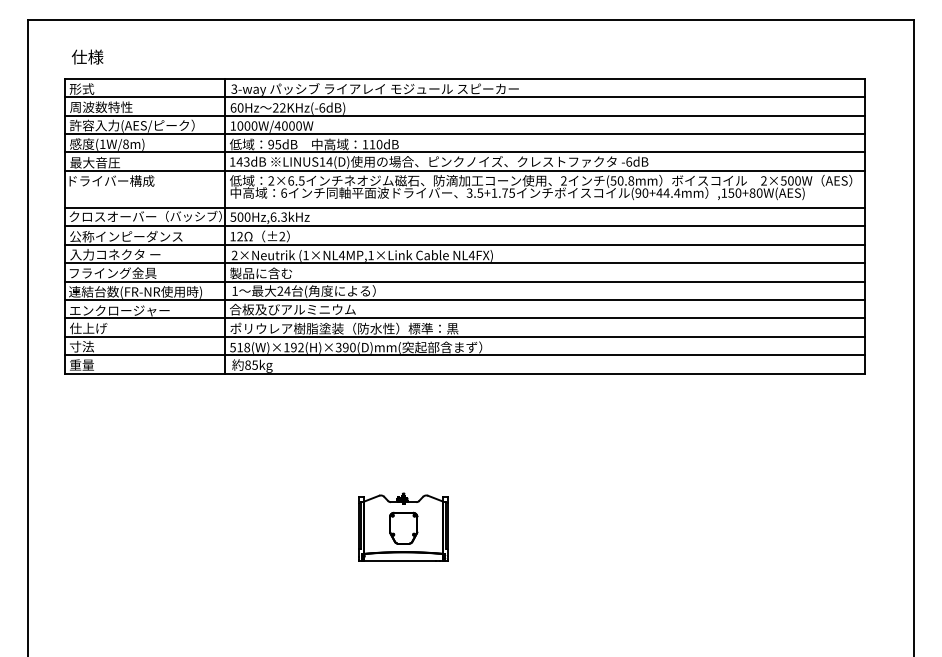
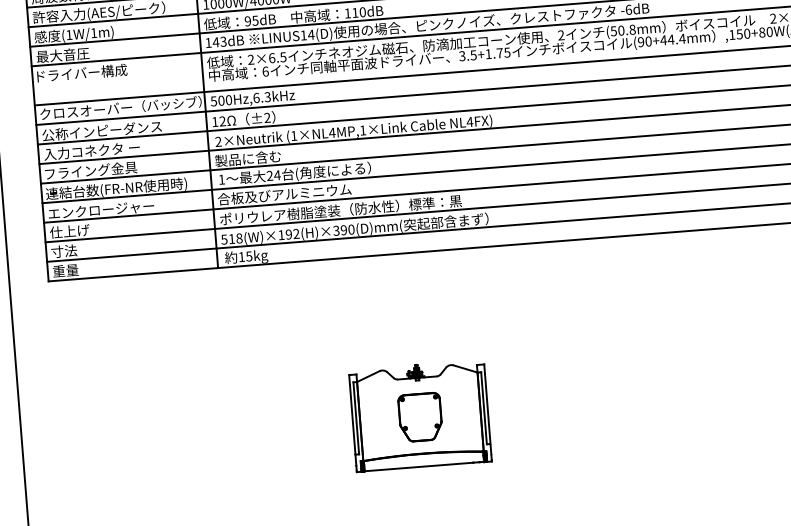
text: (125, 144) -> (93, 33), (1W/8m) -> (1W/1m)
text: (247, 364) -> (241, 256), 85kg -> 15kg
part: (403, 526) -> (420, 415), size x1.43

